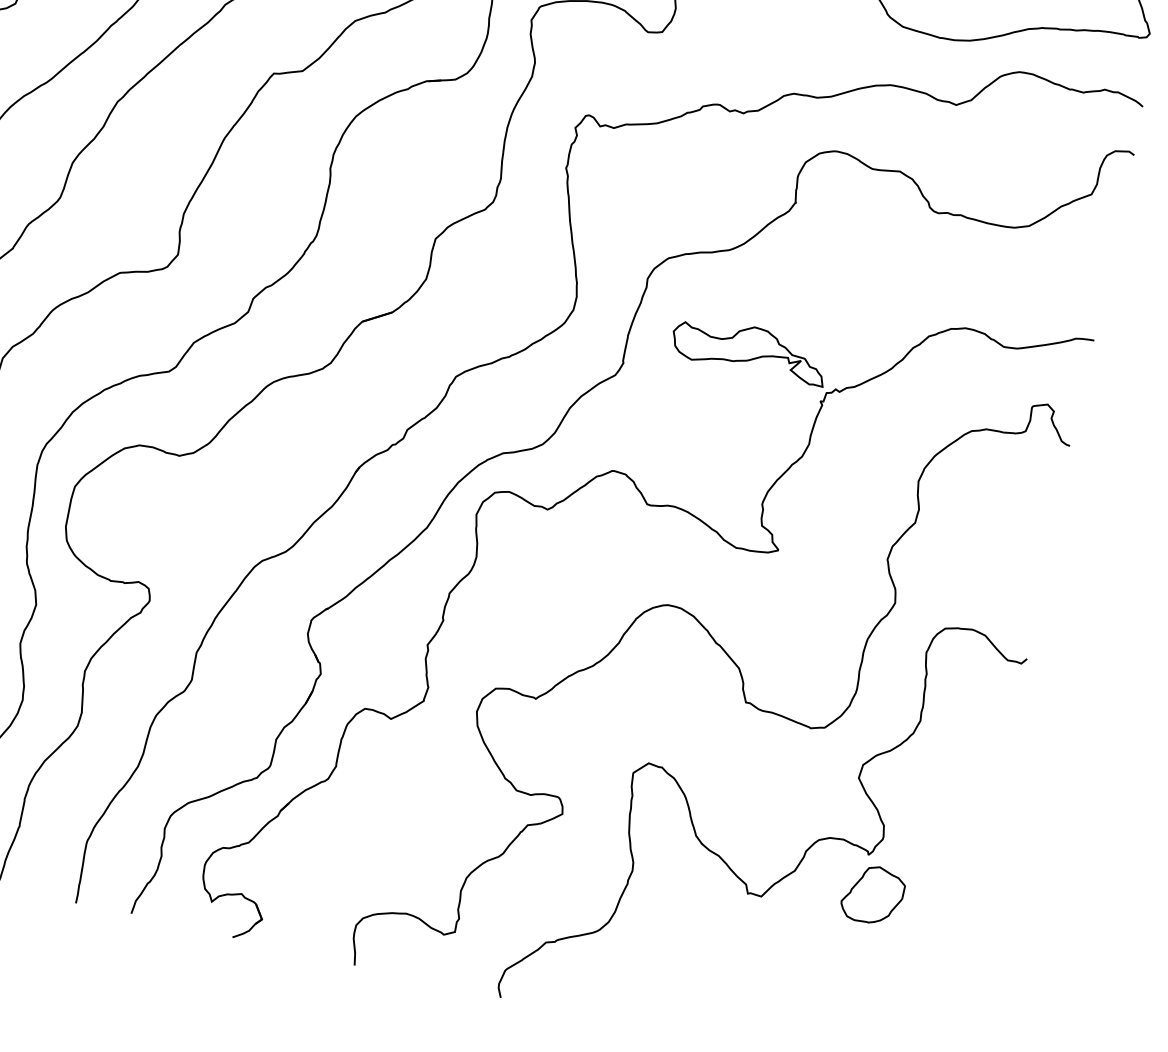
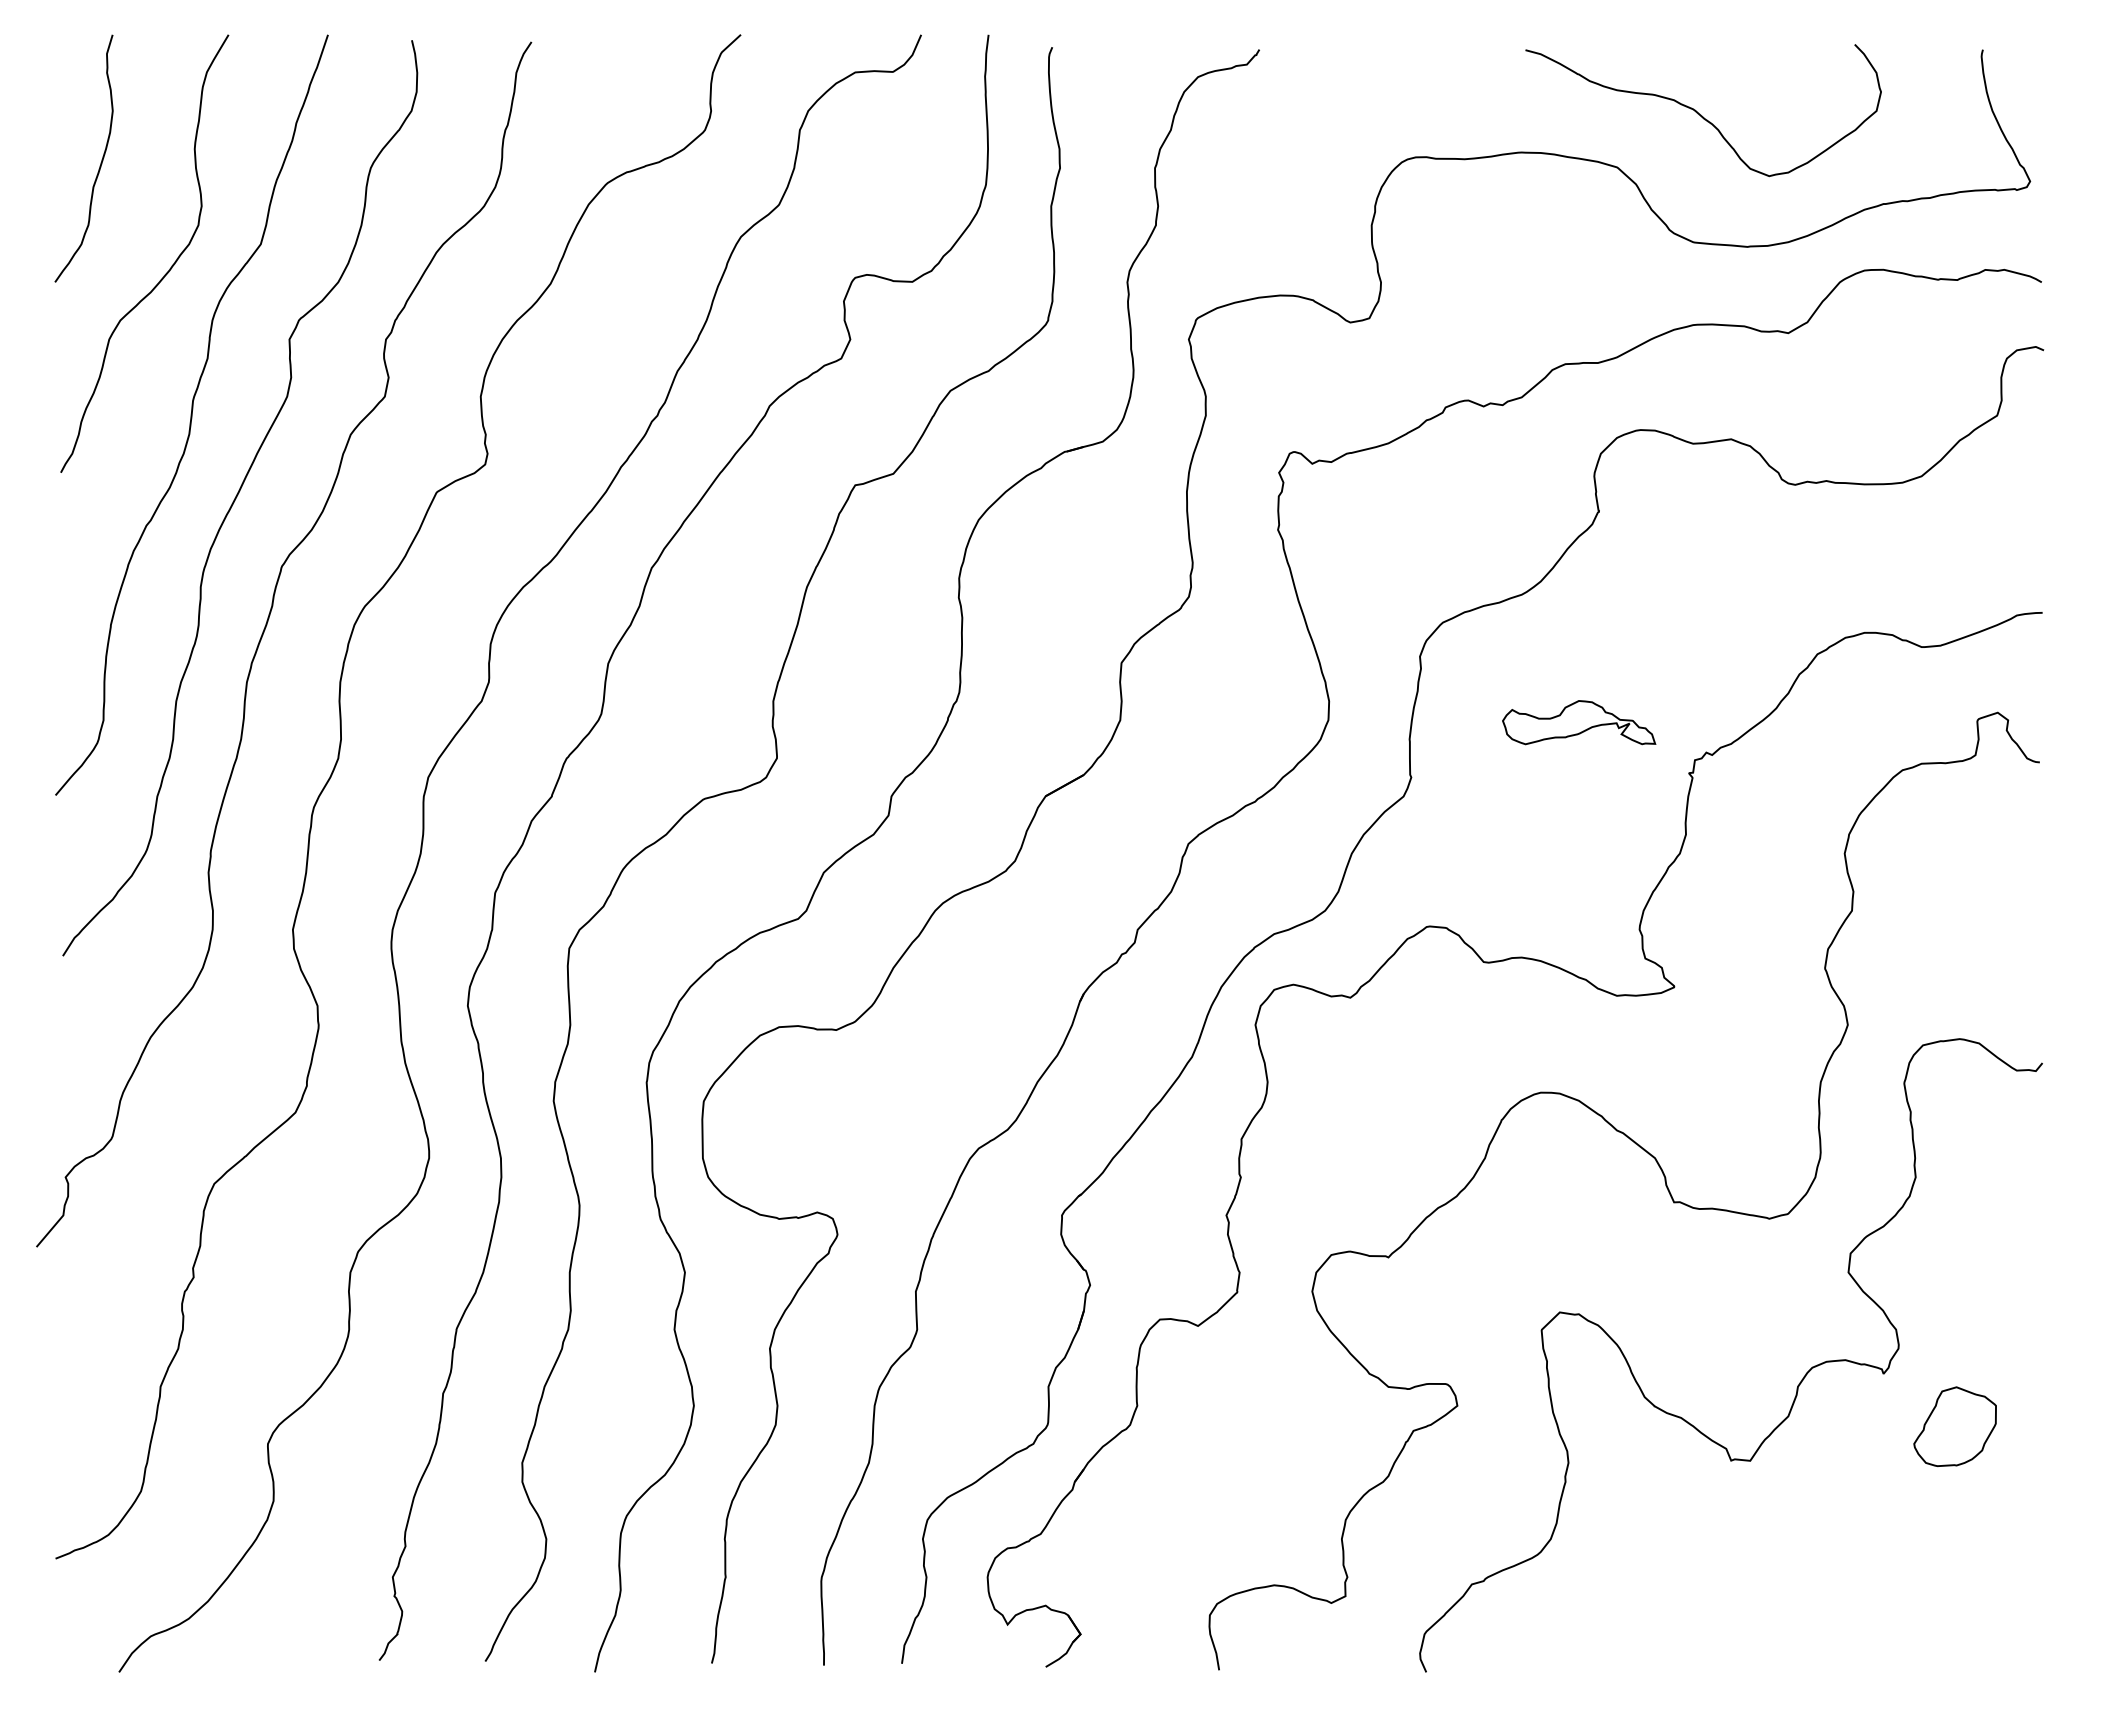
part: (749, 349) -> (1578, 722), size x0.7
part: (872, 894) -> (1954, 1426), moved

